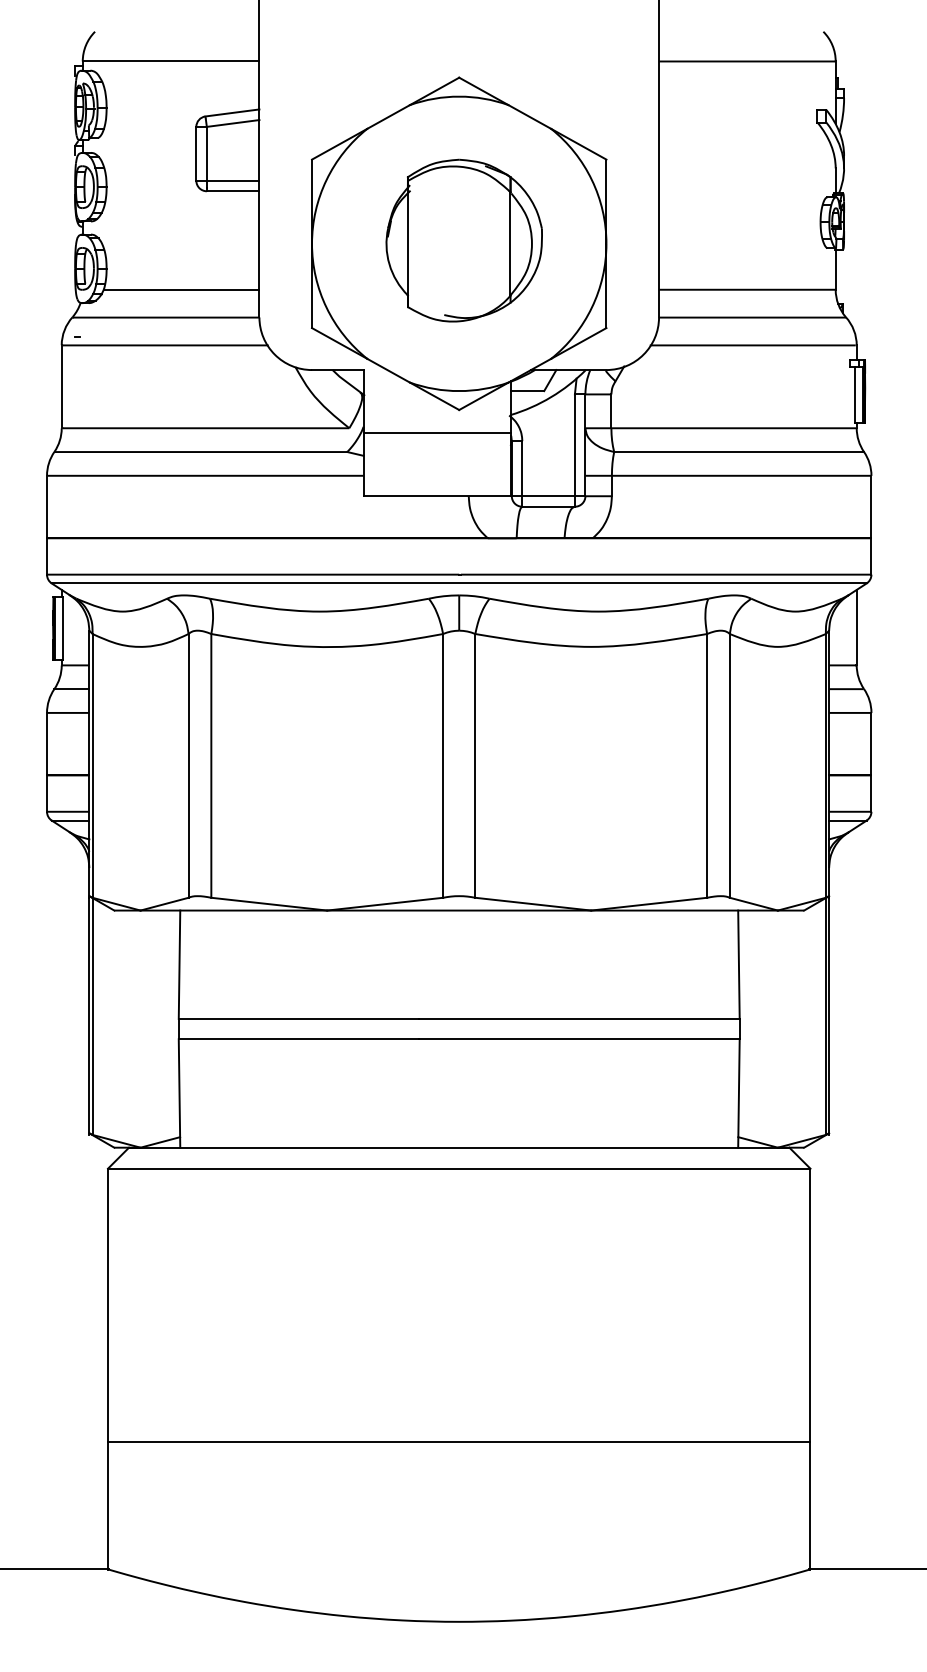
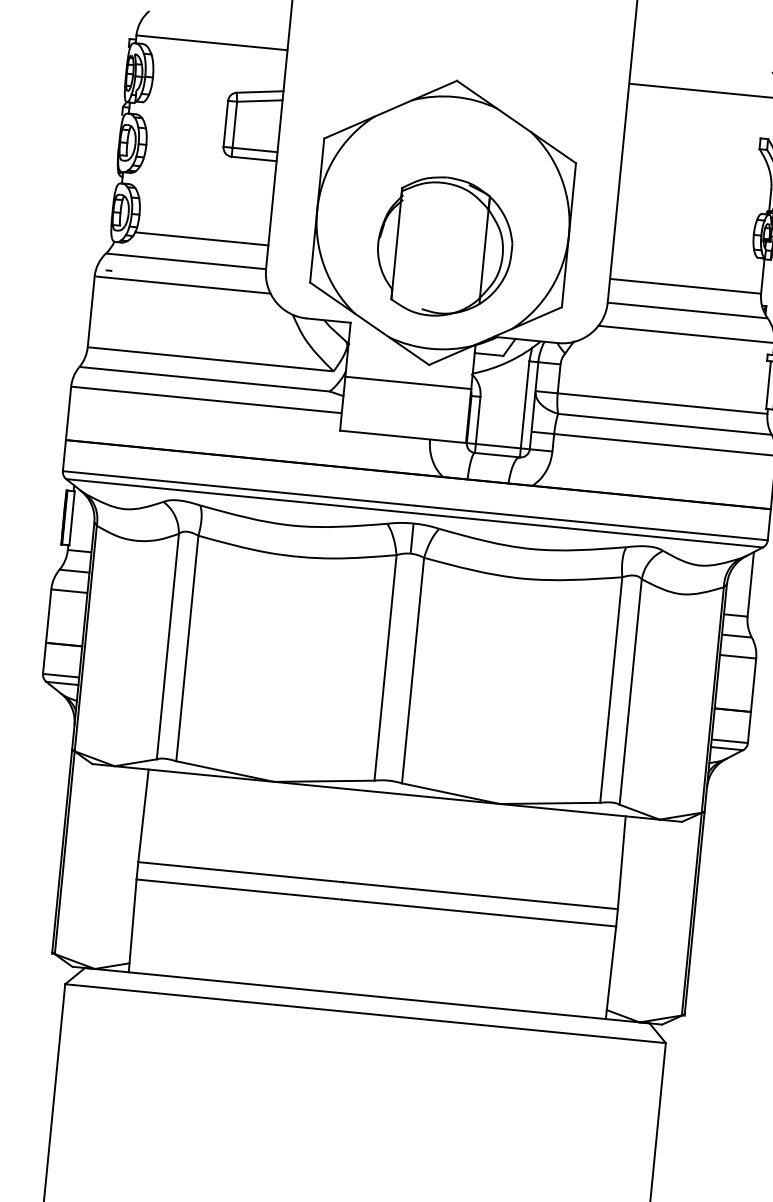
part: (463, 240) -> (444, 246), moved

